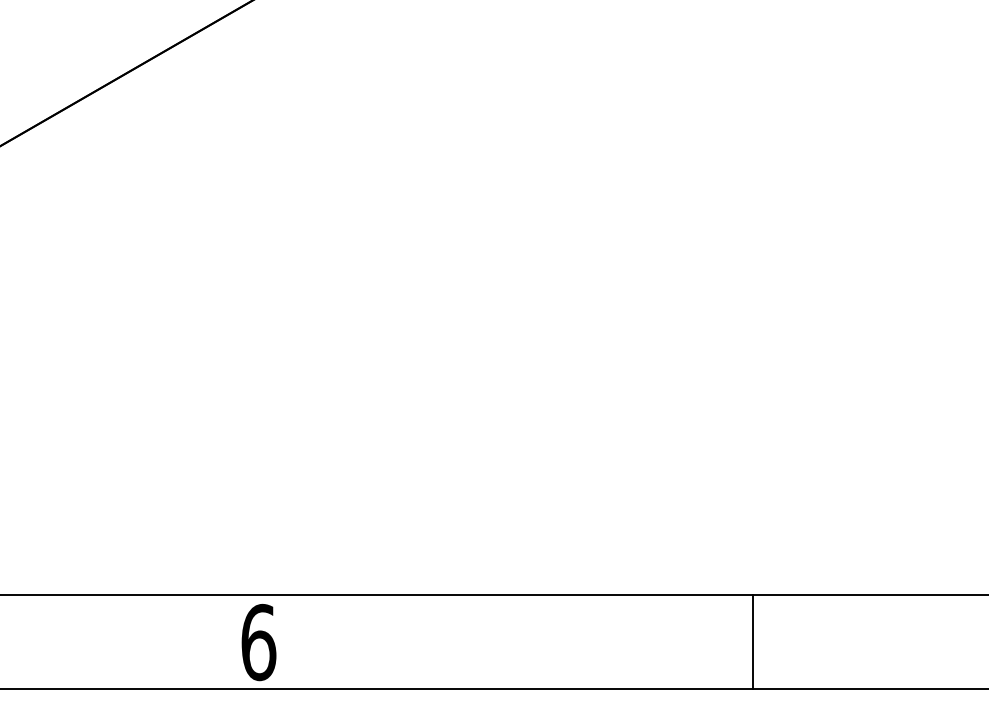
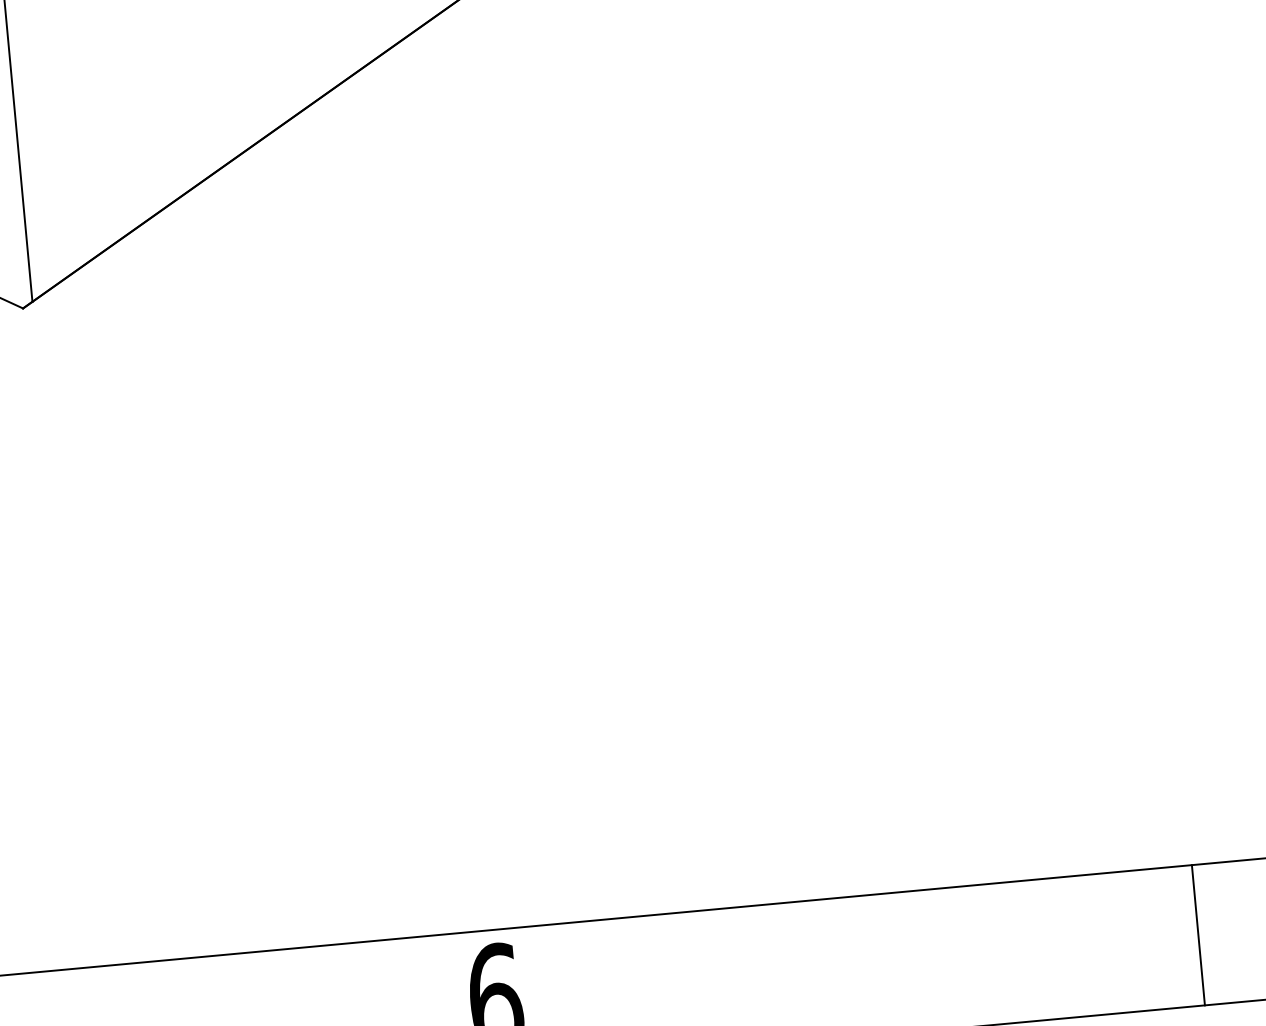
line: (753, 642) -> (1198, 935), moved

